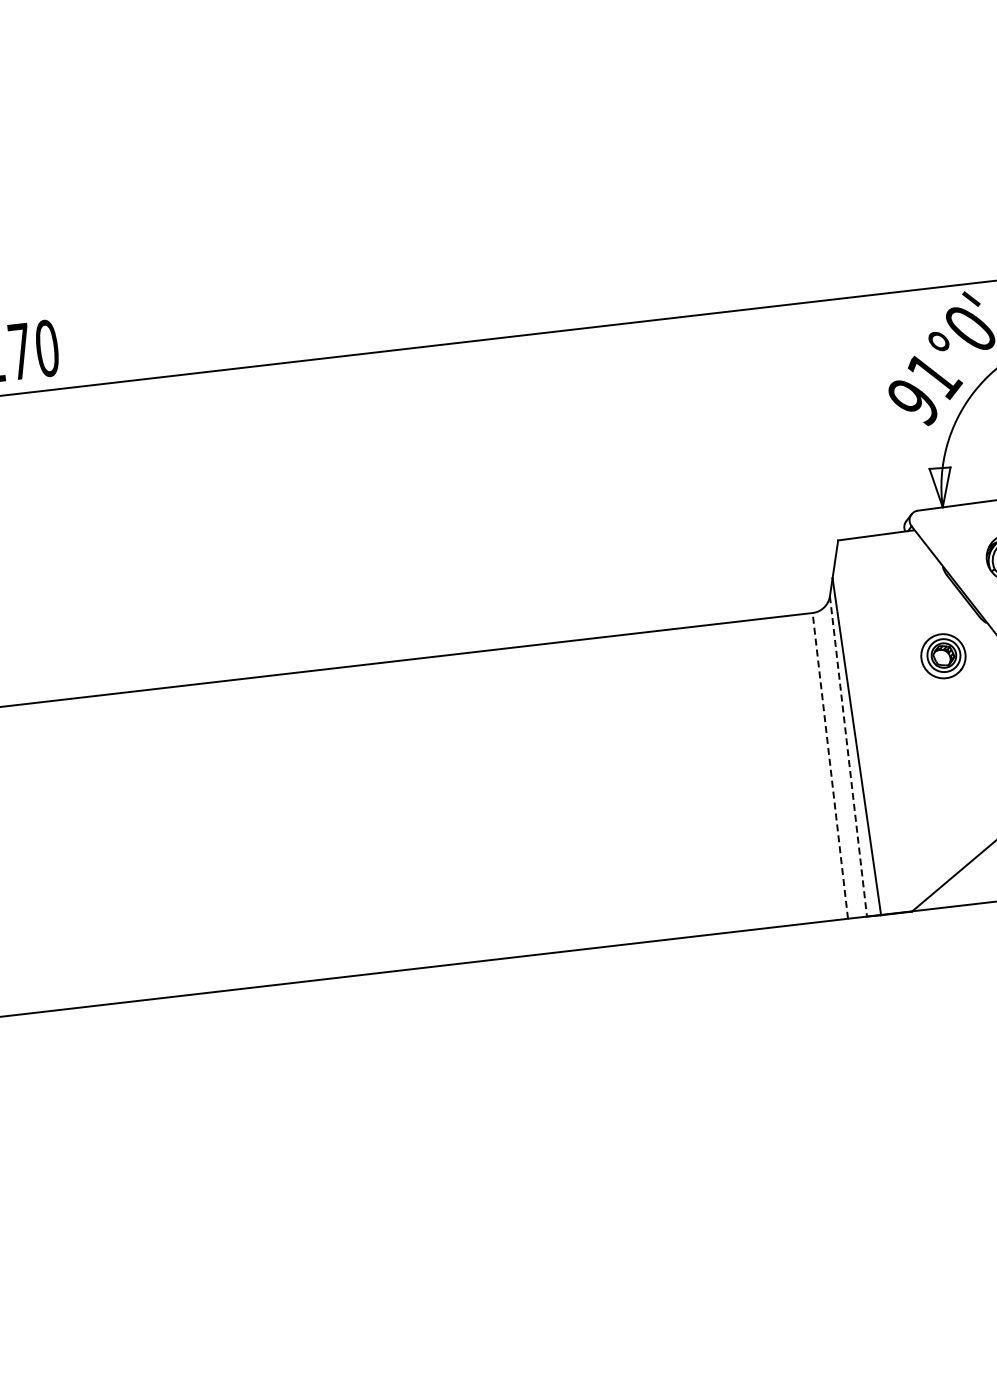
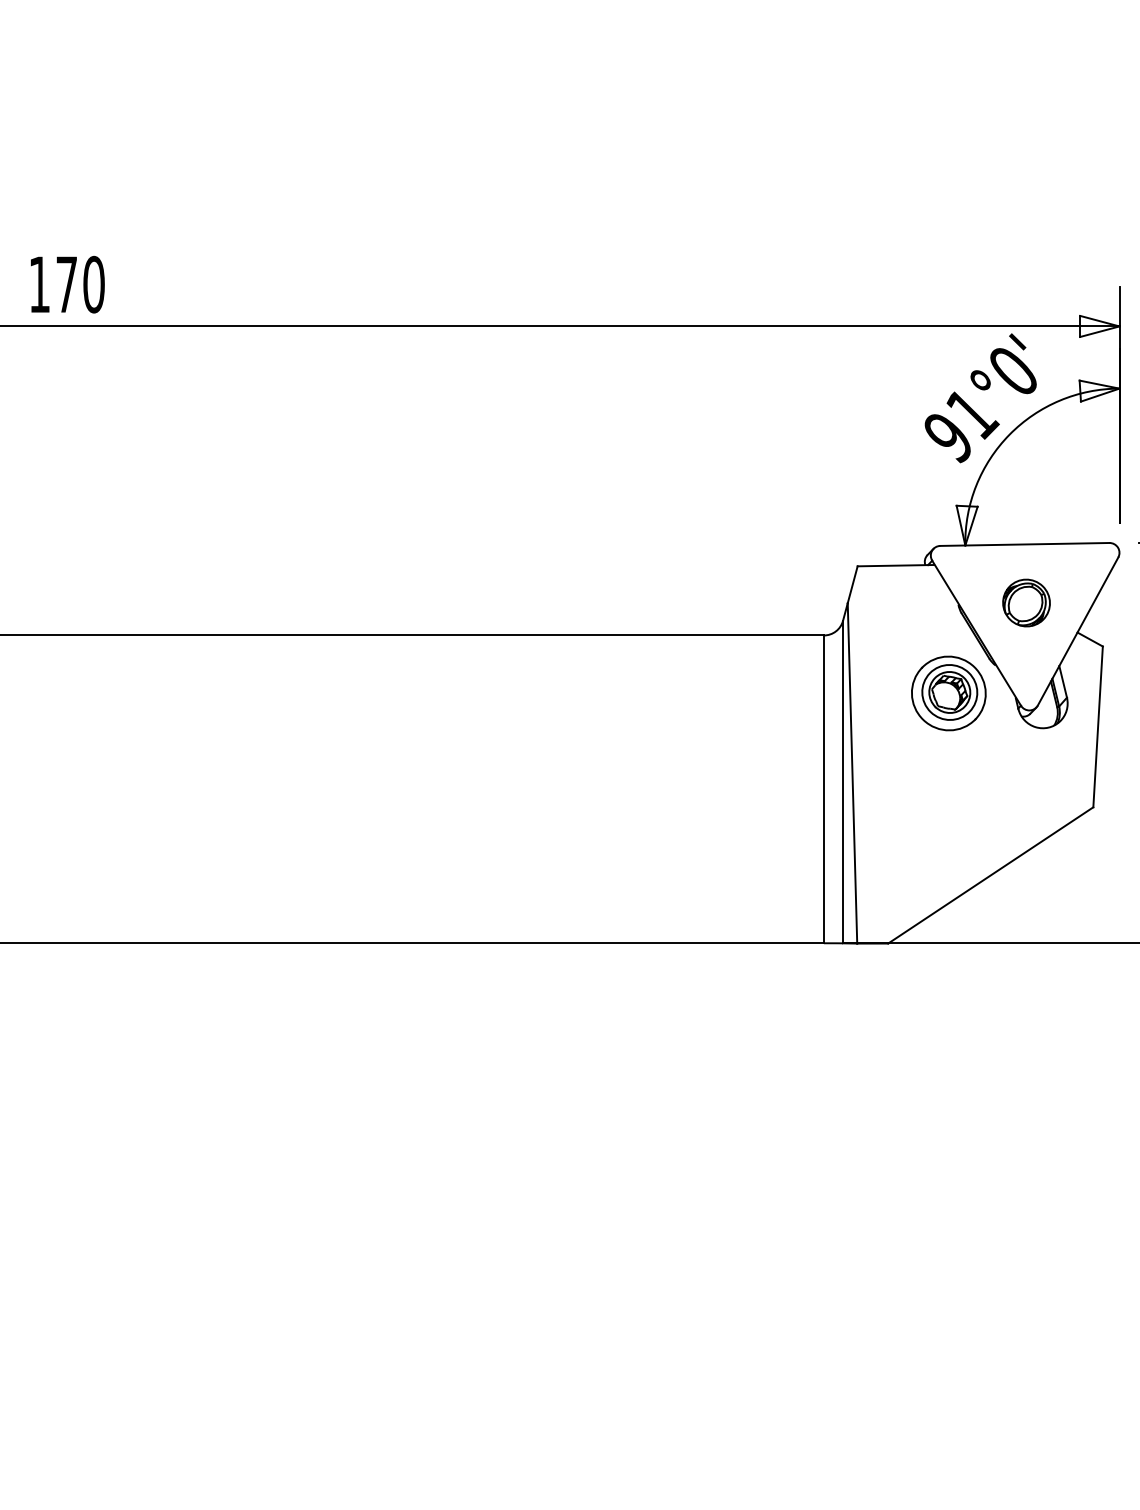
part: (943, 656) -> (948, 693), size x1.67
line: (848, 756) -> (843, 782), dashed -> solid
line: (829, 766) -> (823, 789), dashed -> solid

